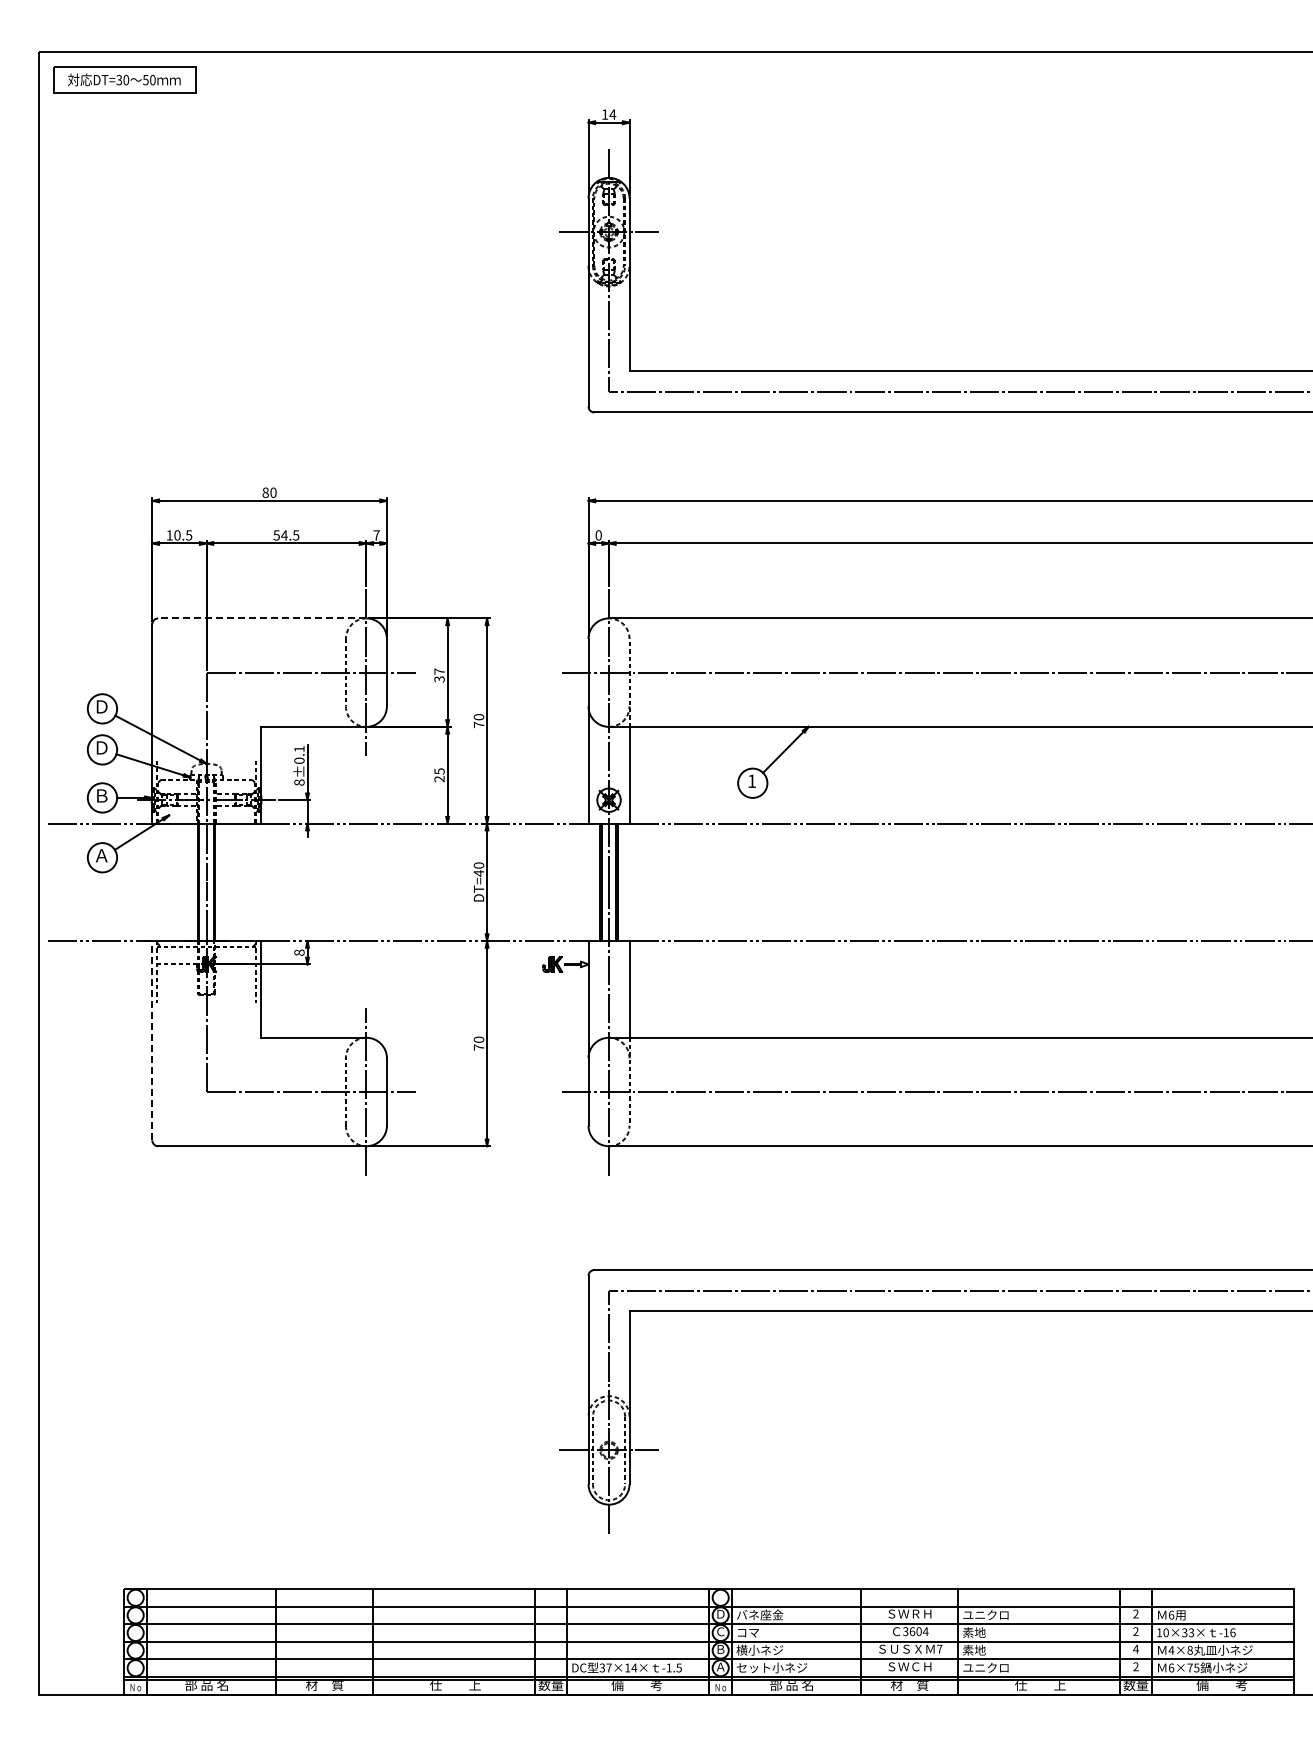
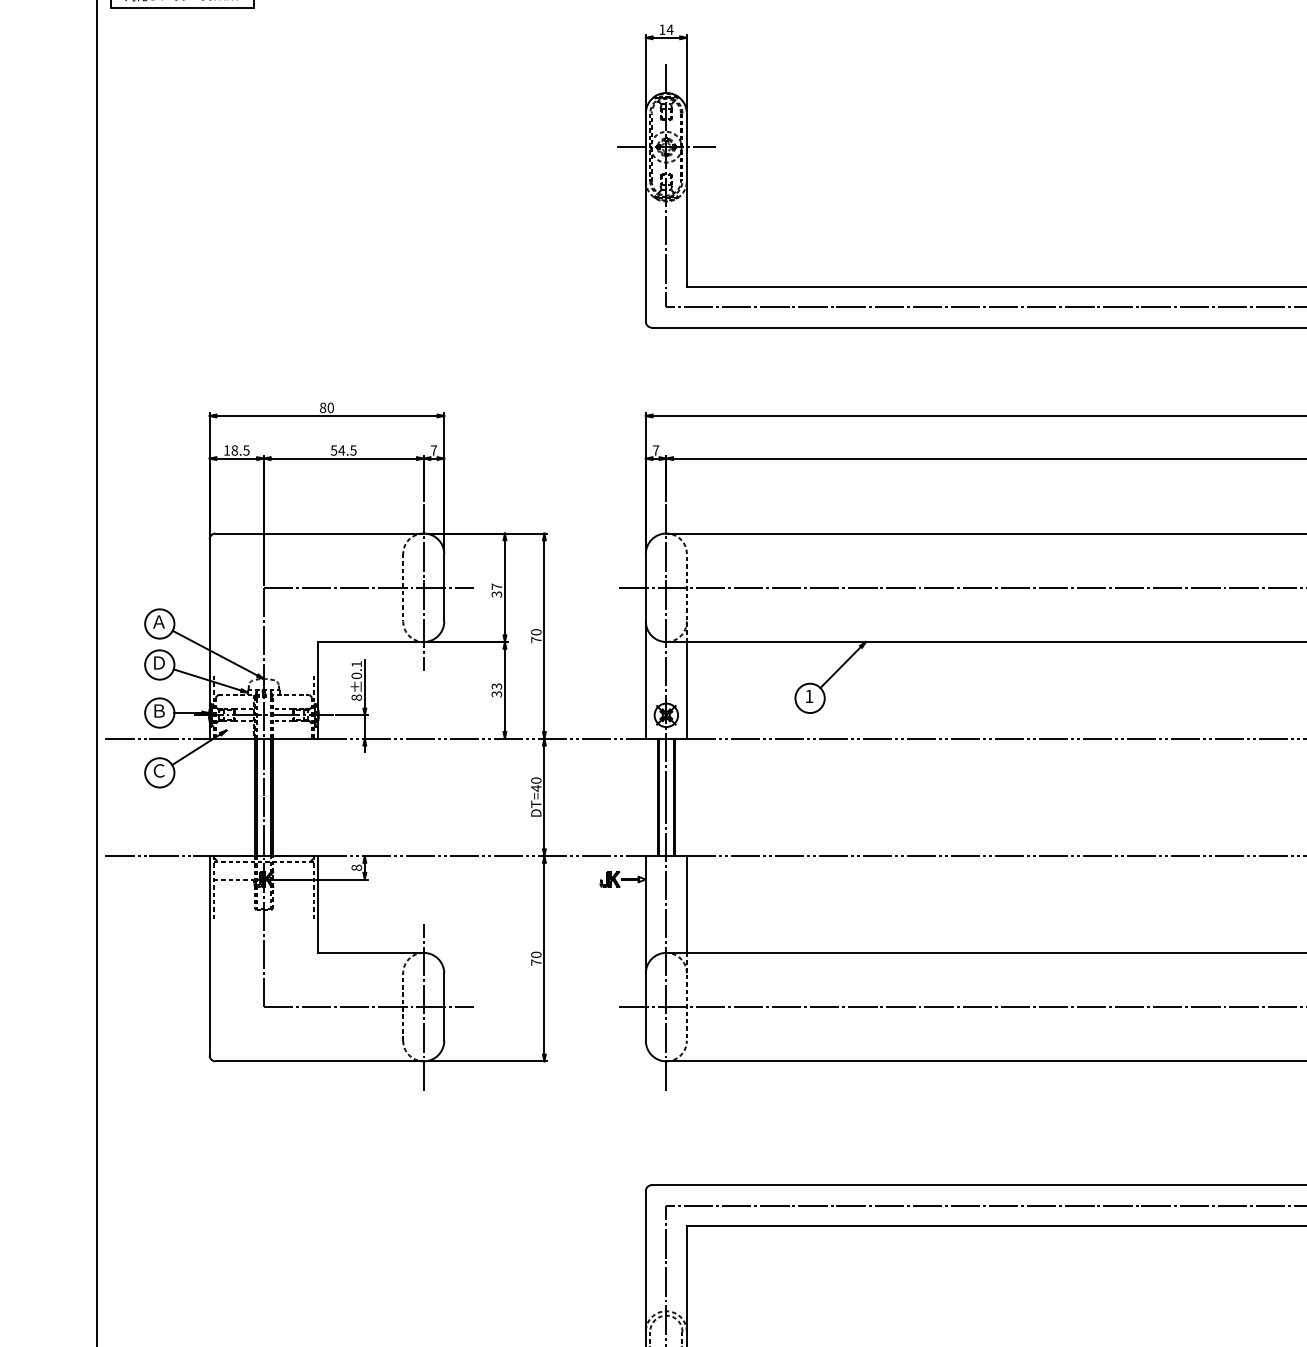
text: (177, 535) -> (234, 450), 10.5 -> 18.5
text: (598, 535) -> (655, 450), 0 -> 7
line: (261, 618) -> (318, 533), dashed -> solid
text: (101, 706) -> (158, 621), Ｄ -> Ａ
text: (439, 775) -> (496, 690), 25 -> 33
text: (101, 855) -> (158, 770), Ａ -> Ｃ
line: (152, 1040) -> (209, 955), dashed -> solid

